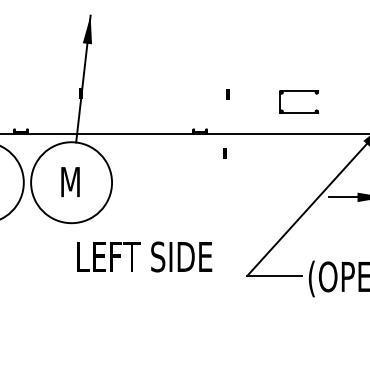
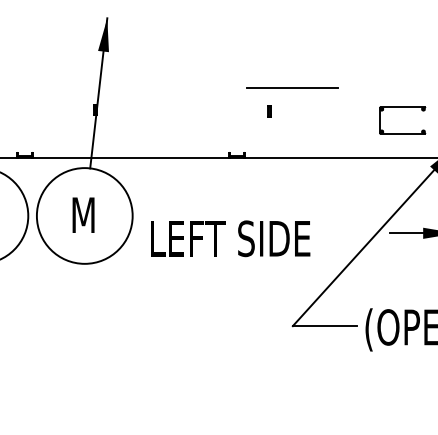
line: (246, 74) -> (291, 87), added
part: (299, 91) -> (403, 108), moved
part: (224, 153) -> (265, 181), removed
text: (144, 256) -> (230, 238), moved

